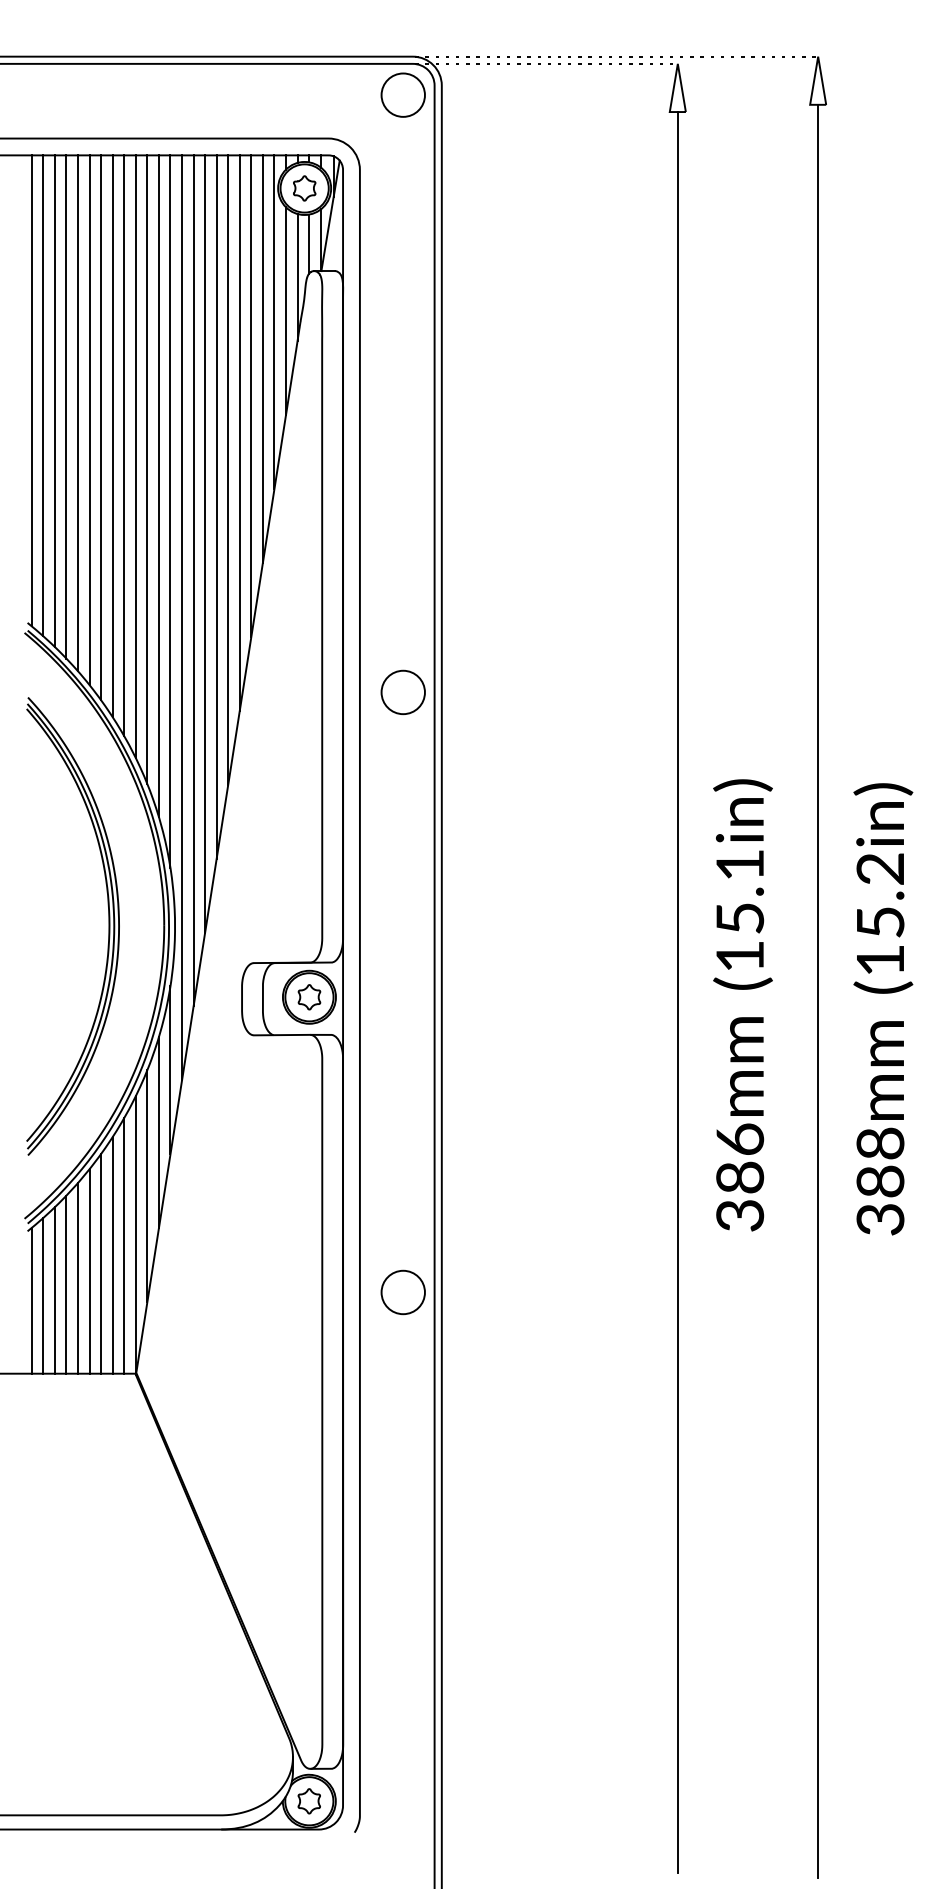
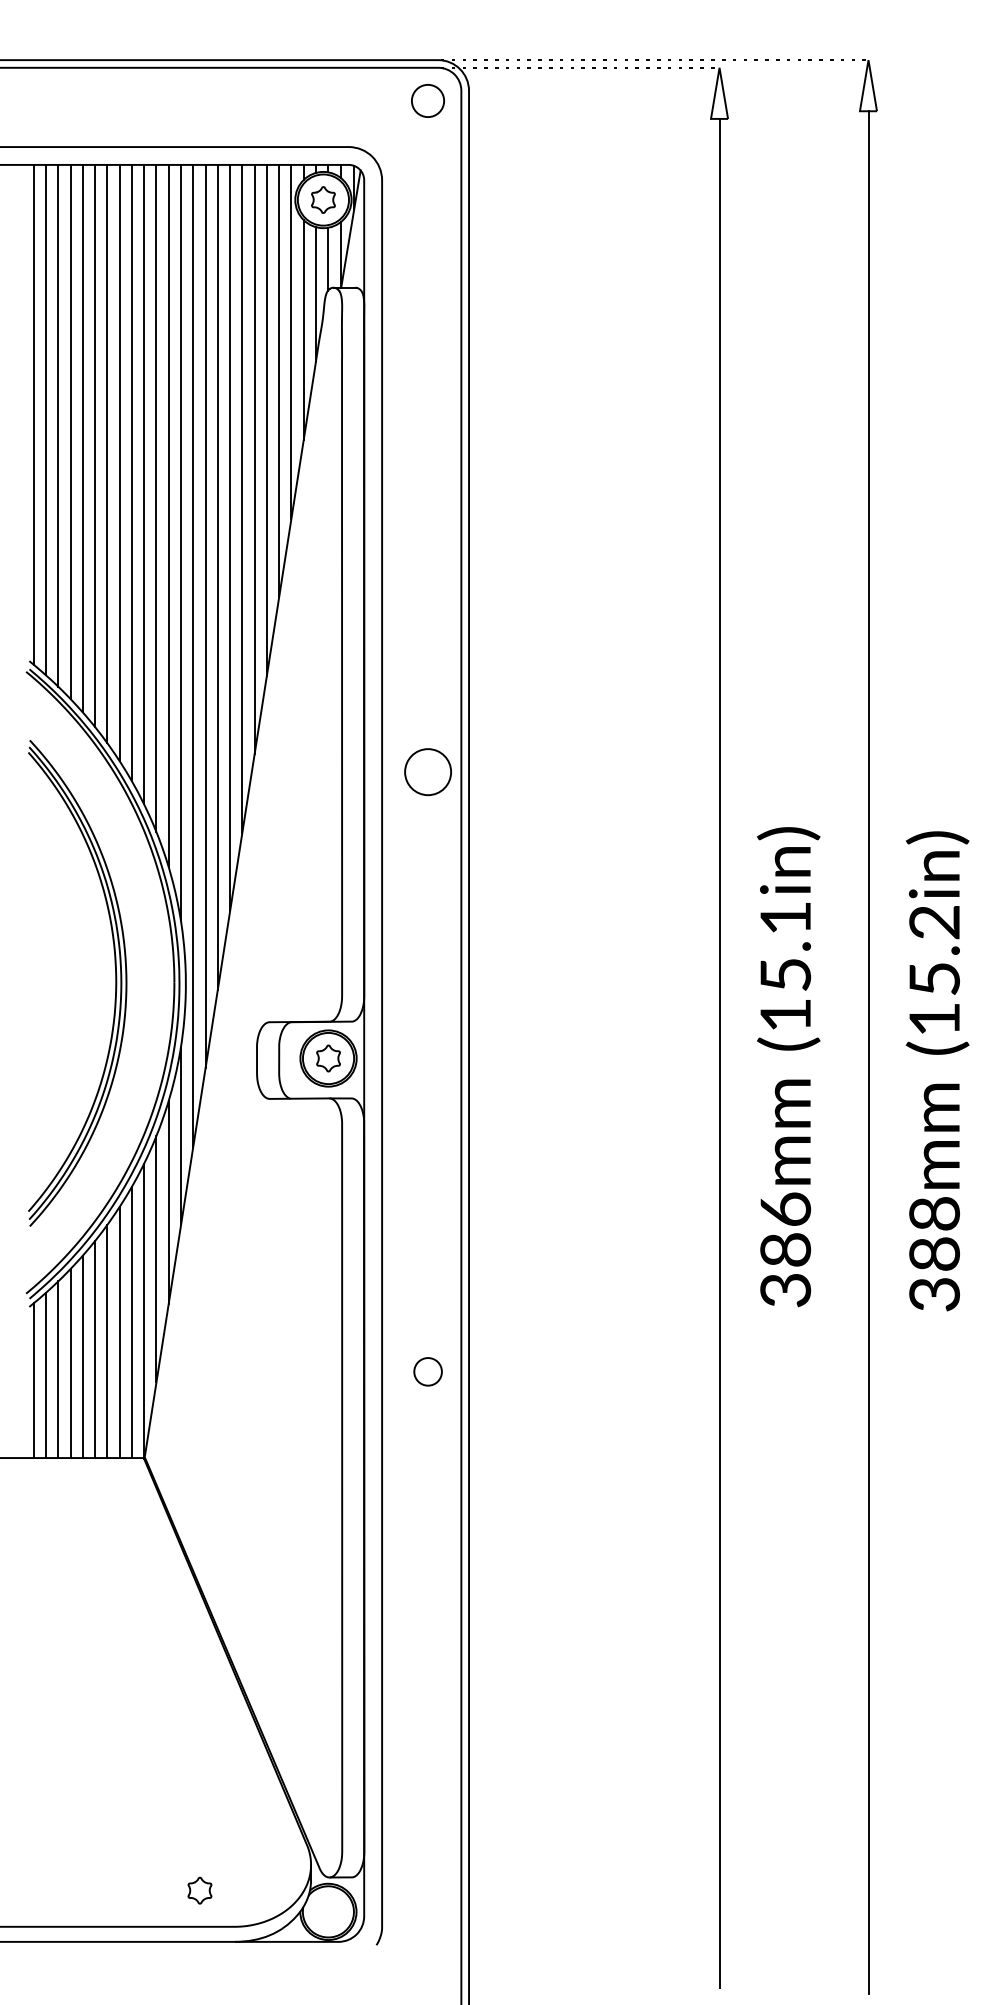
circle: (402, 94) -> (427, 100), size x0.7
circle: (402, 692) -> (427, 772), moved
circle: (402, 1292) -> (427, 1371), size x0.6
part: (308, 1801) -> (199, 1890), moved

